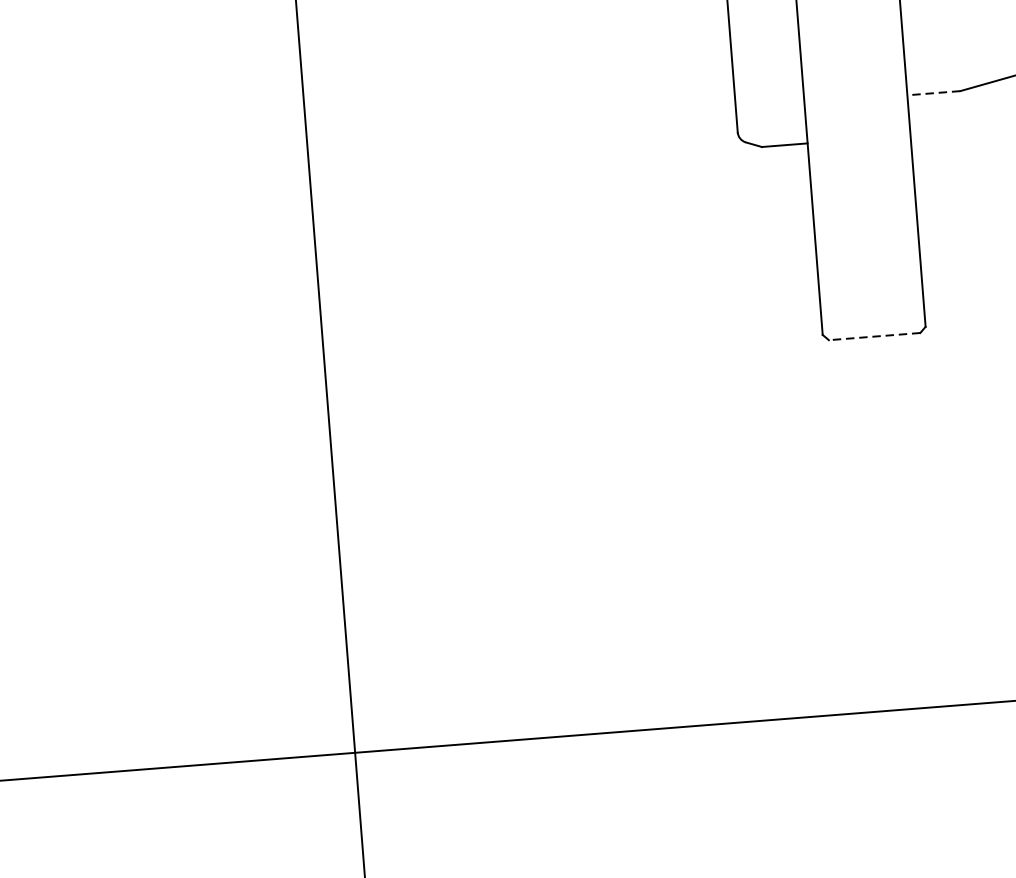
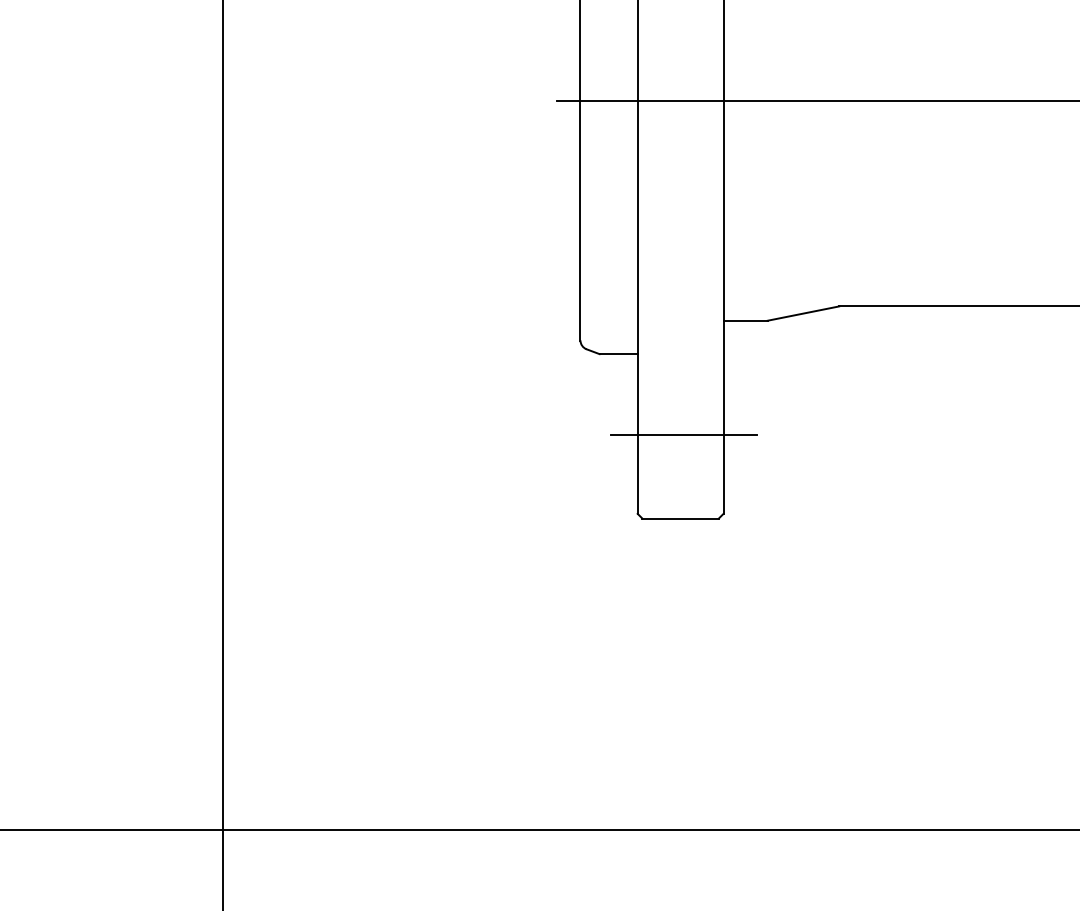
line: (933, 92) -> (745, 320), dashed -> solid
line: (870, 236) -> (683, 435), added
line: (874, 336) -> (680, 518), dashed -> solid

